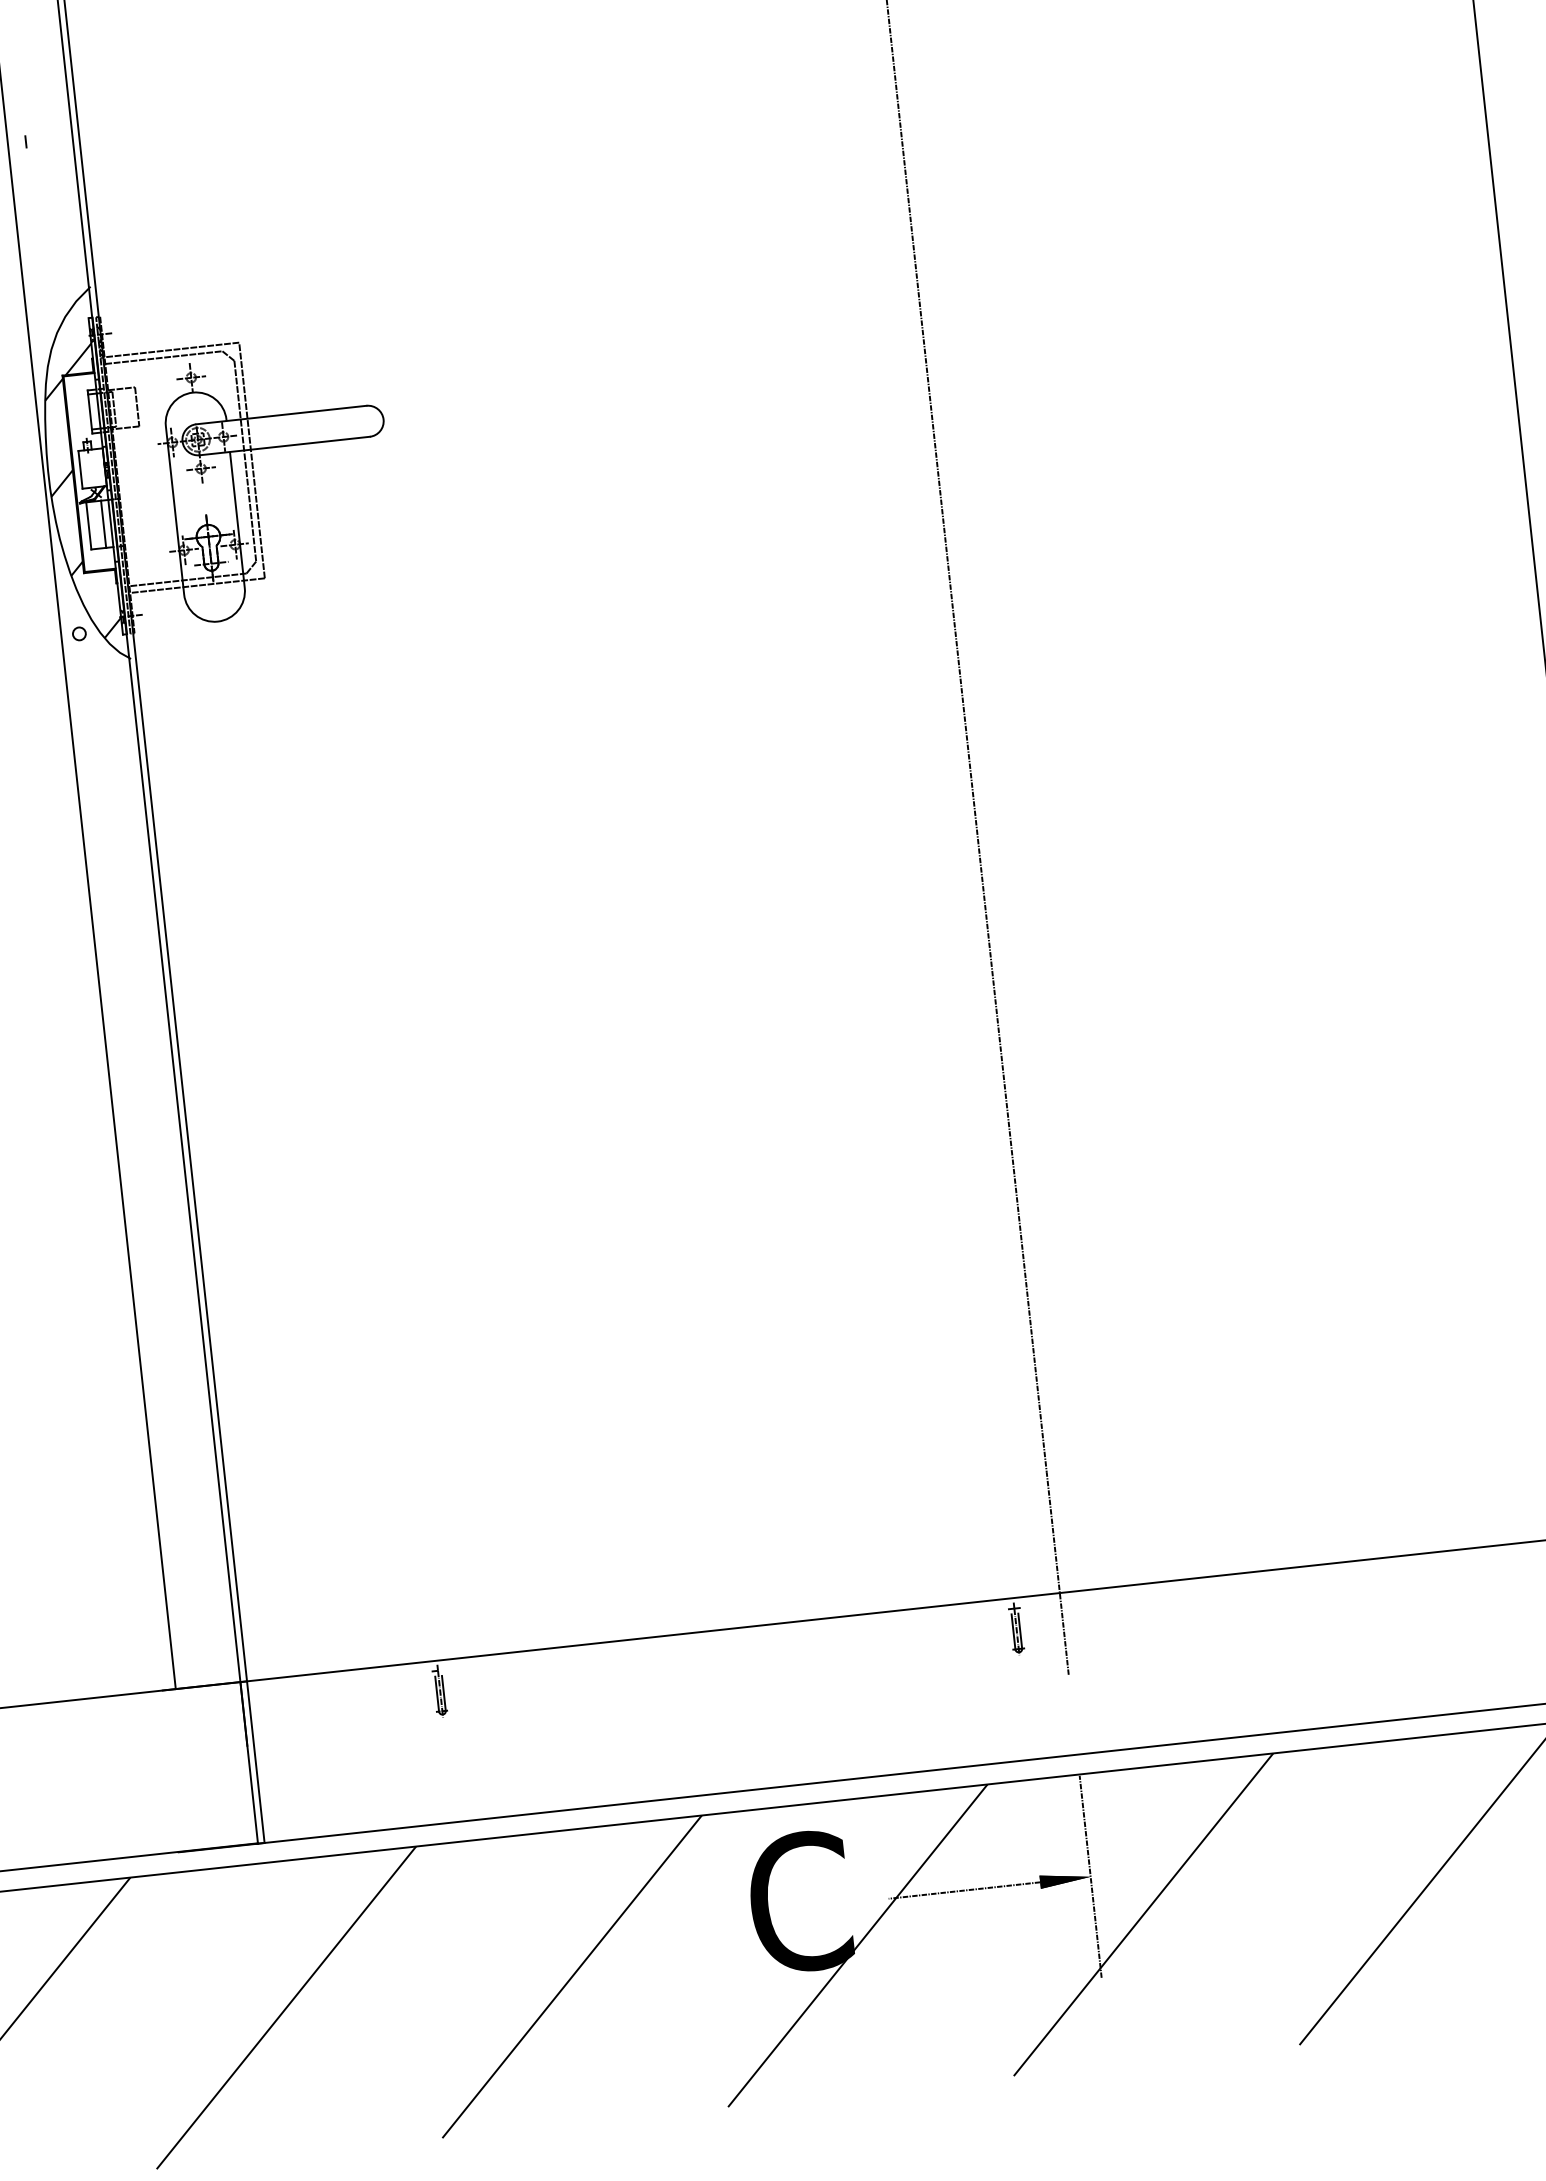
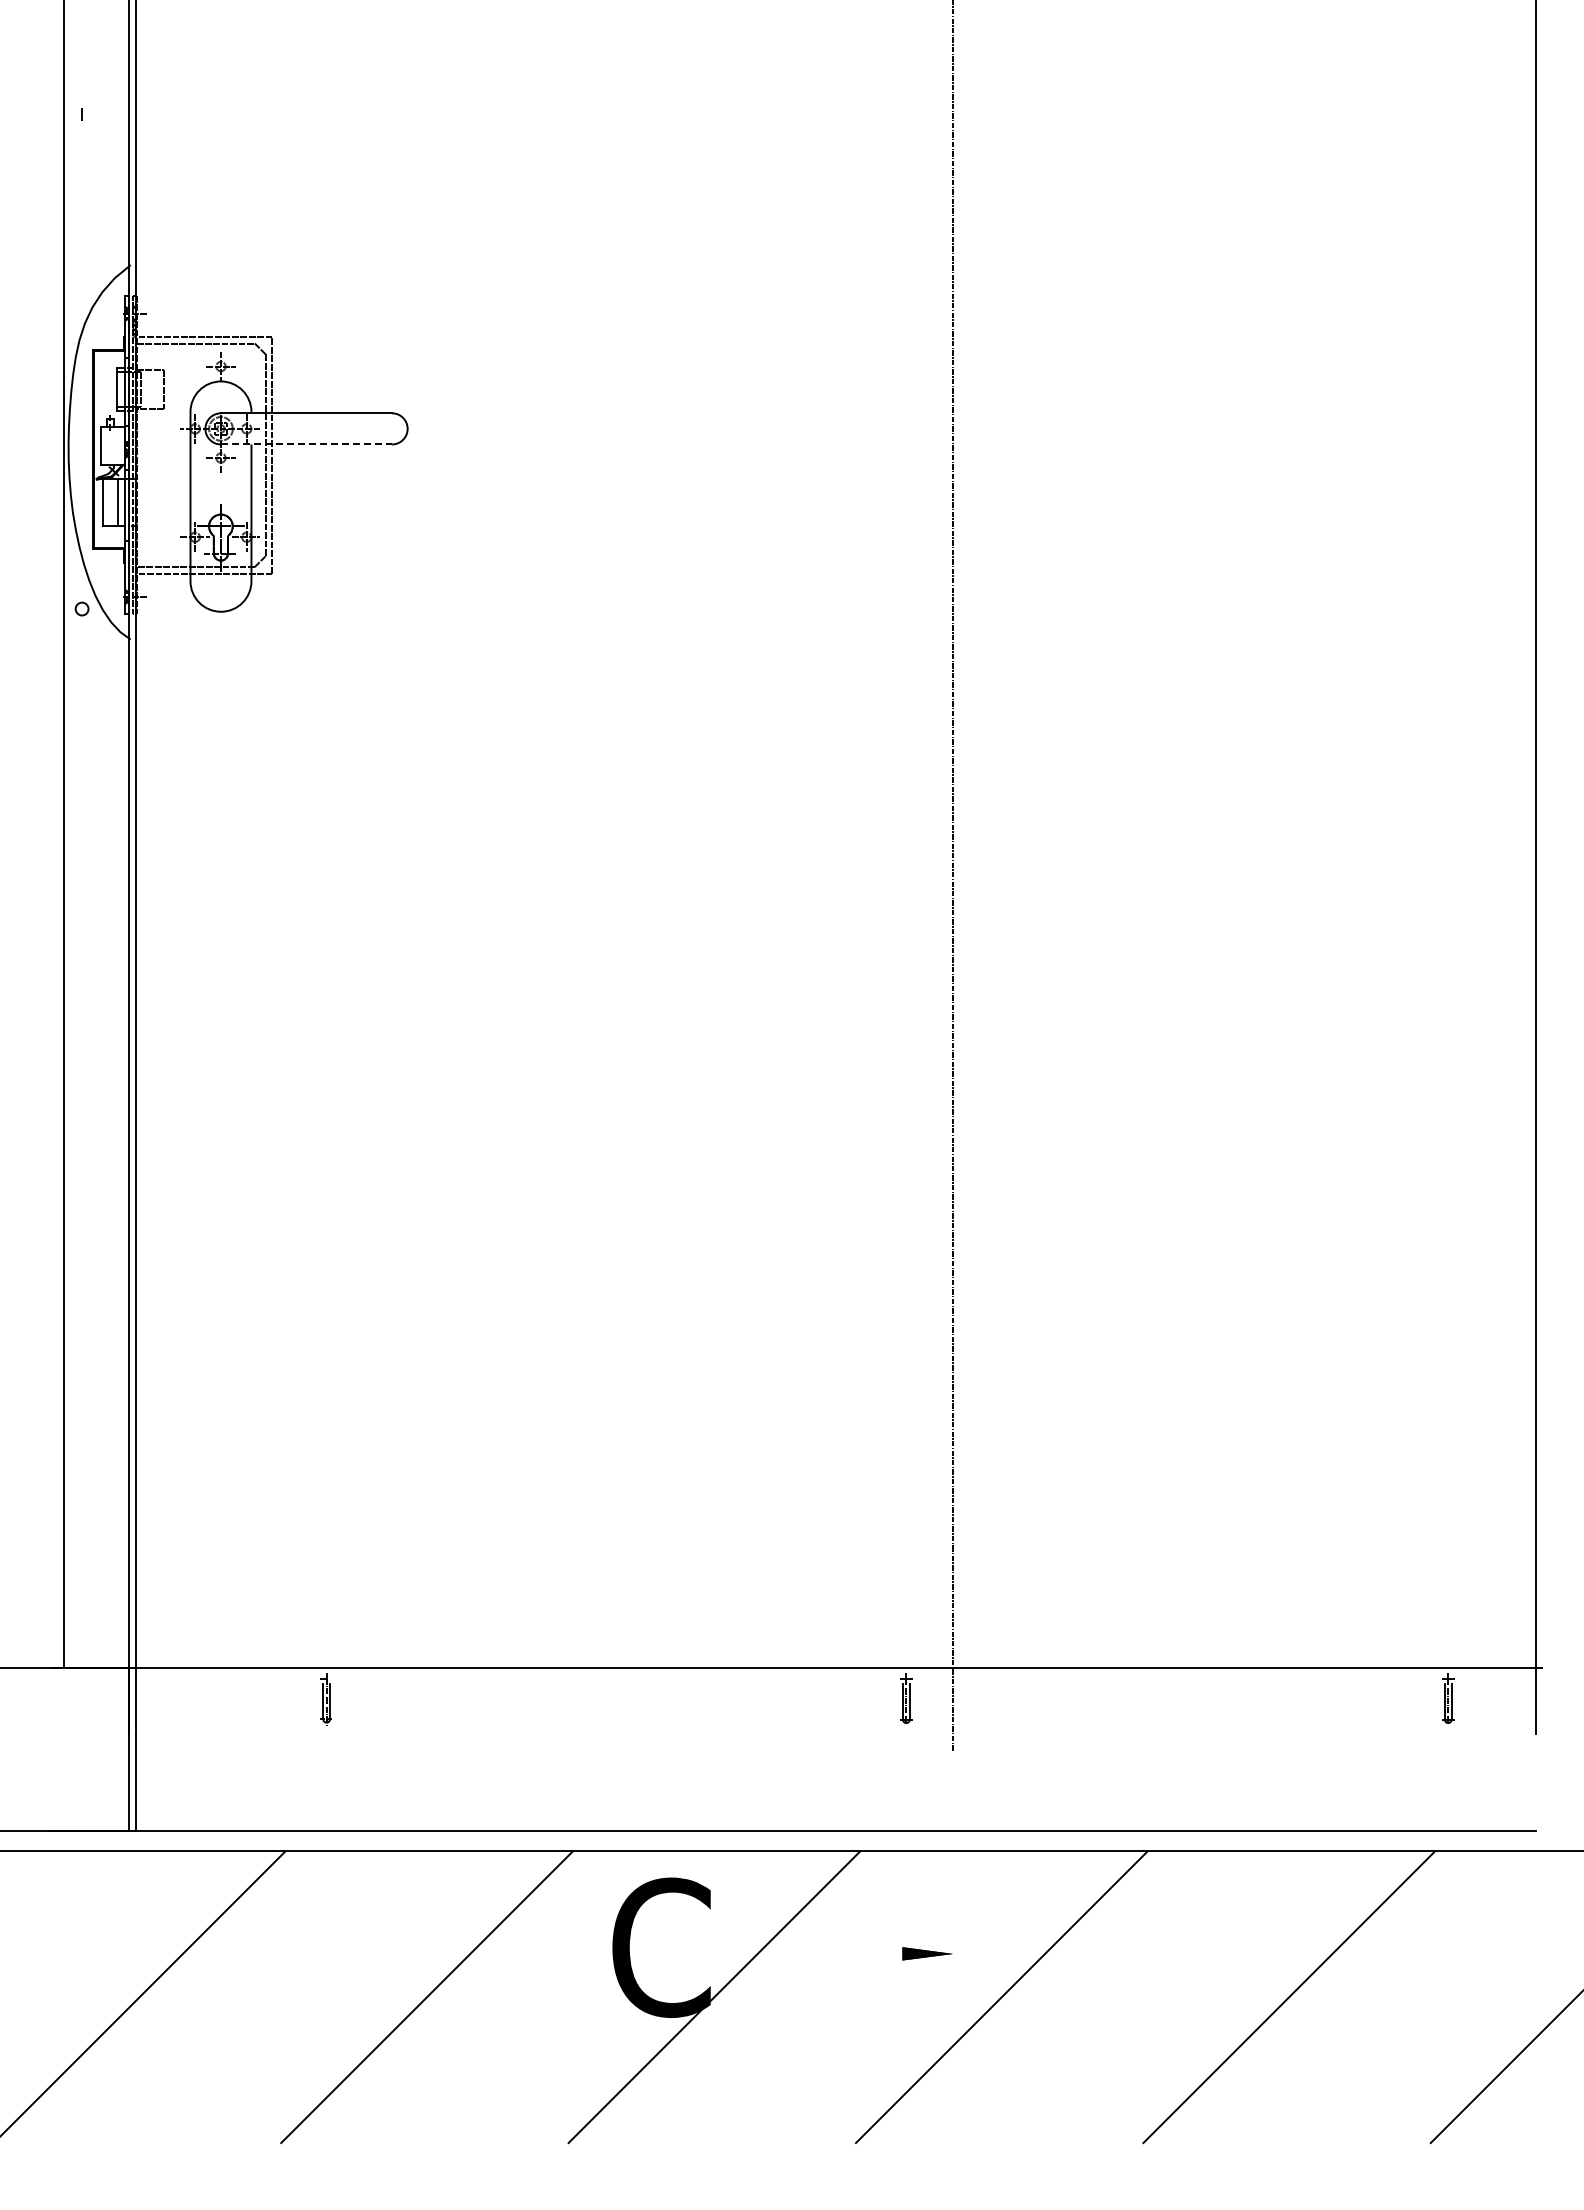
line: (284, 446) -> (306, 444), solid -> dashed
hatch: (79, 492) -> (97, 468), removed
line: (1090, 1876) -> (953, 1953), removed
line: (964, 1890) -> (826, 1953), removed

